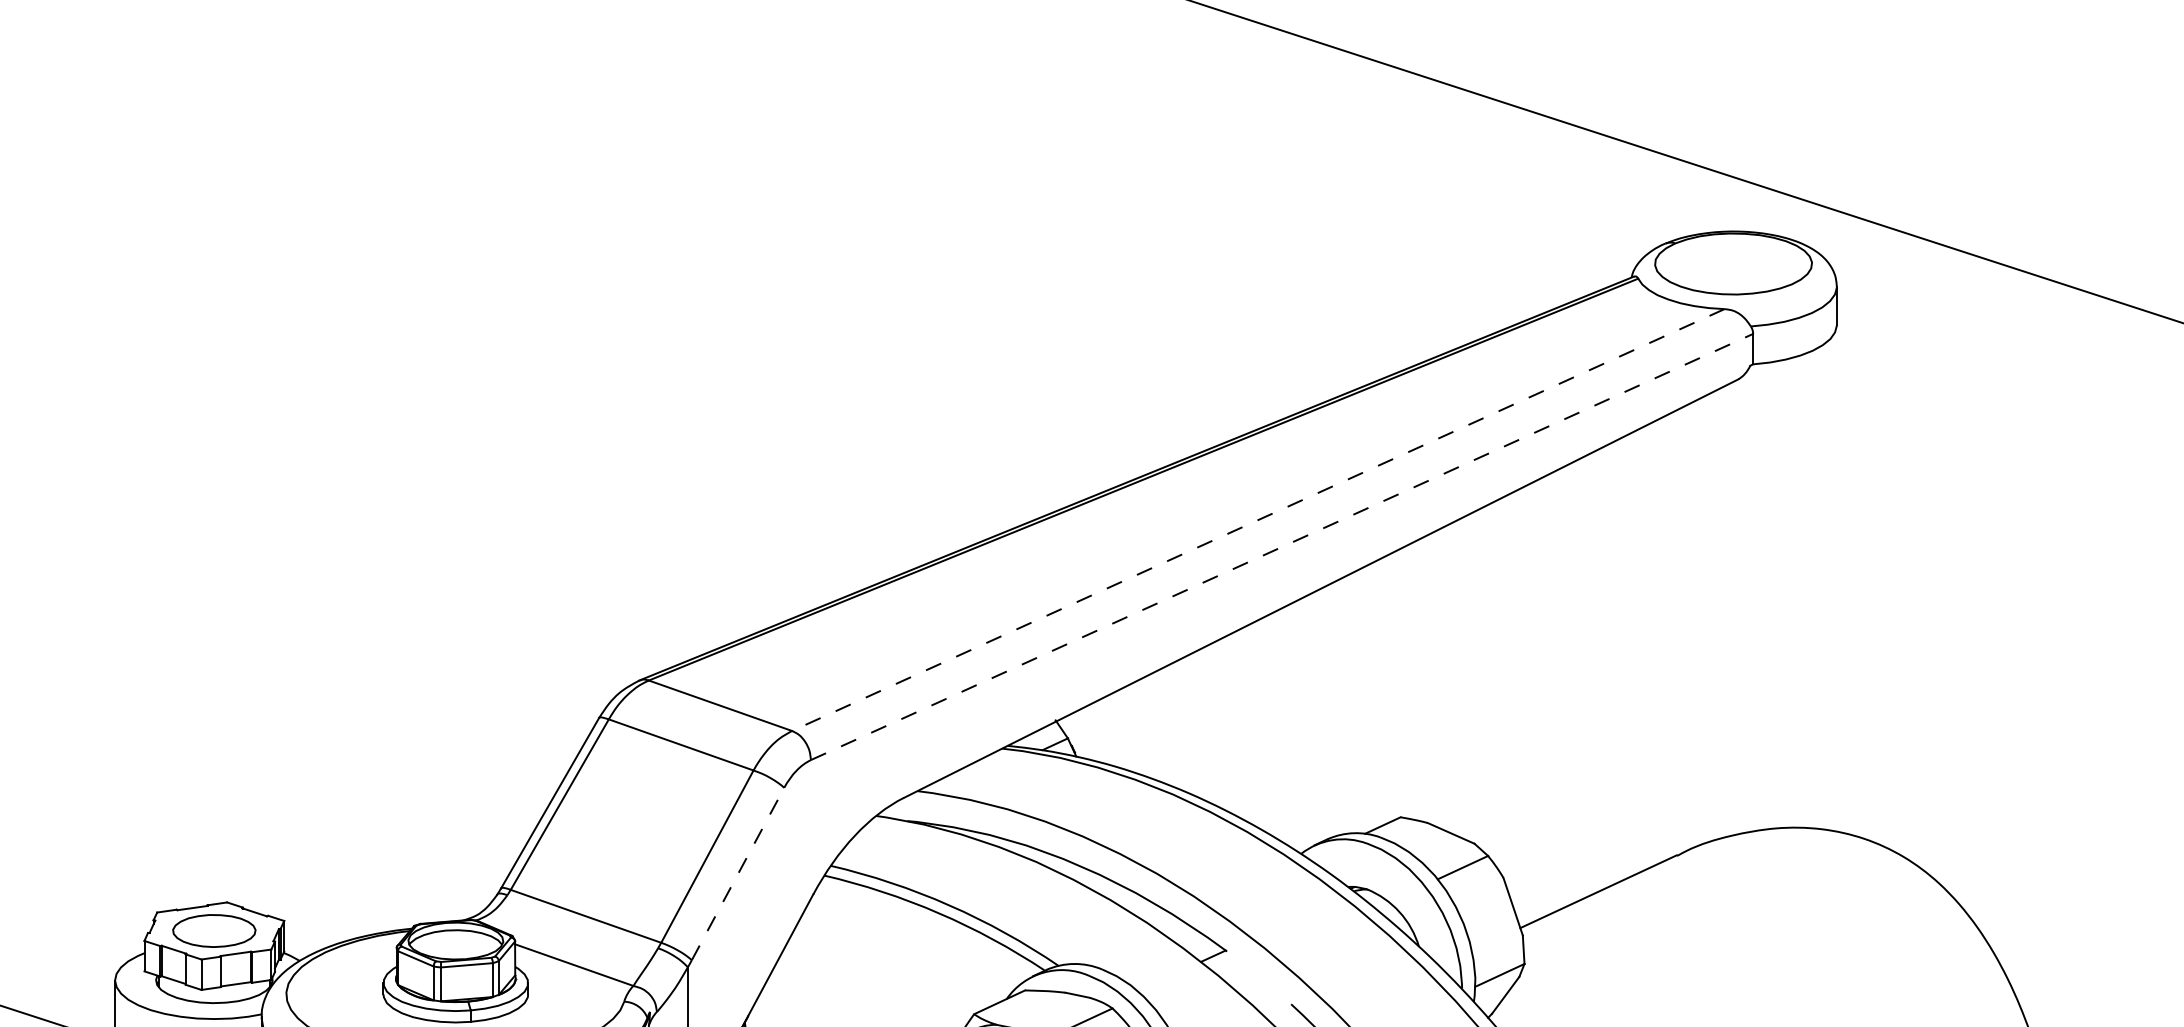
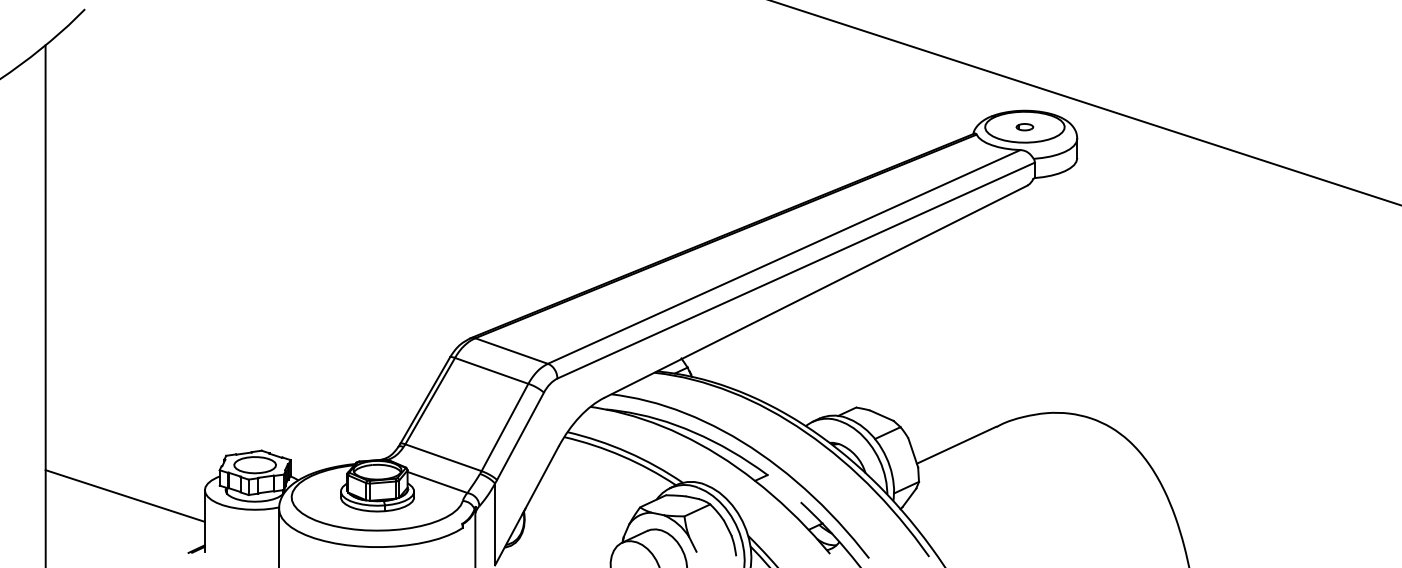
part: (1732, 264) -> (1024, 127), added
line: (1257, 521) -> (783, 257), dashed -> solid
line: (1282, 546) -> (796, 270), dashed -> solid
line: (737, 874) -> (520, 436), dashed -> solid

